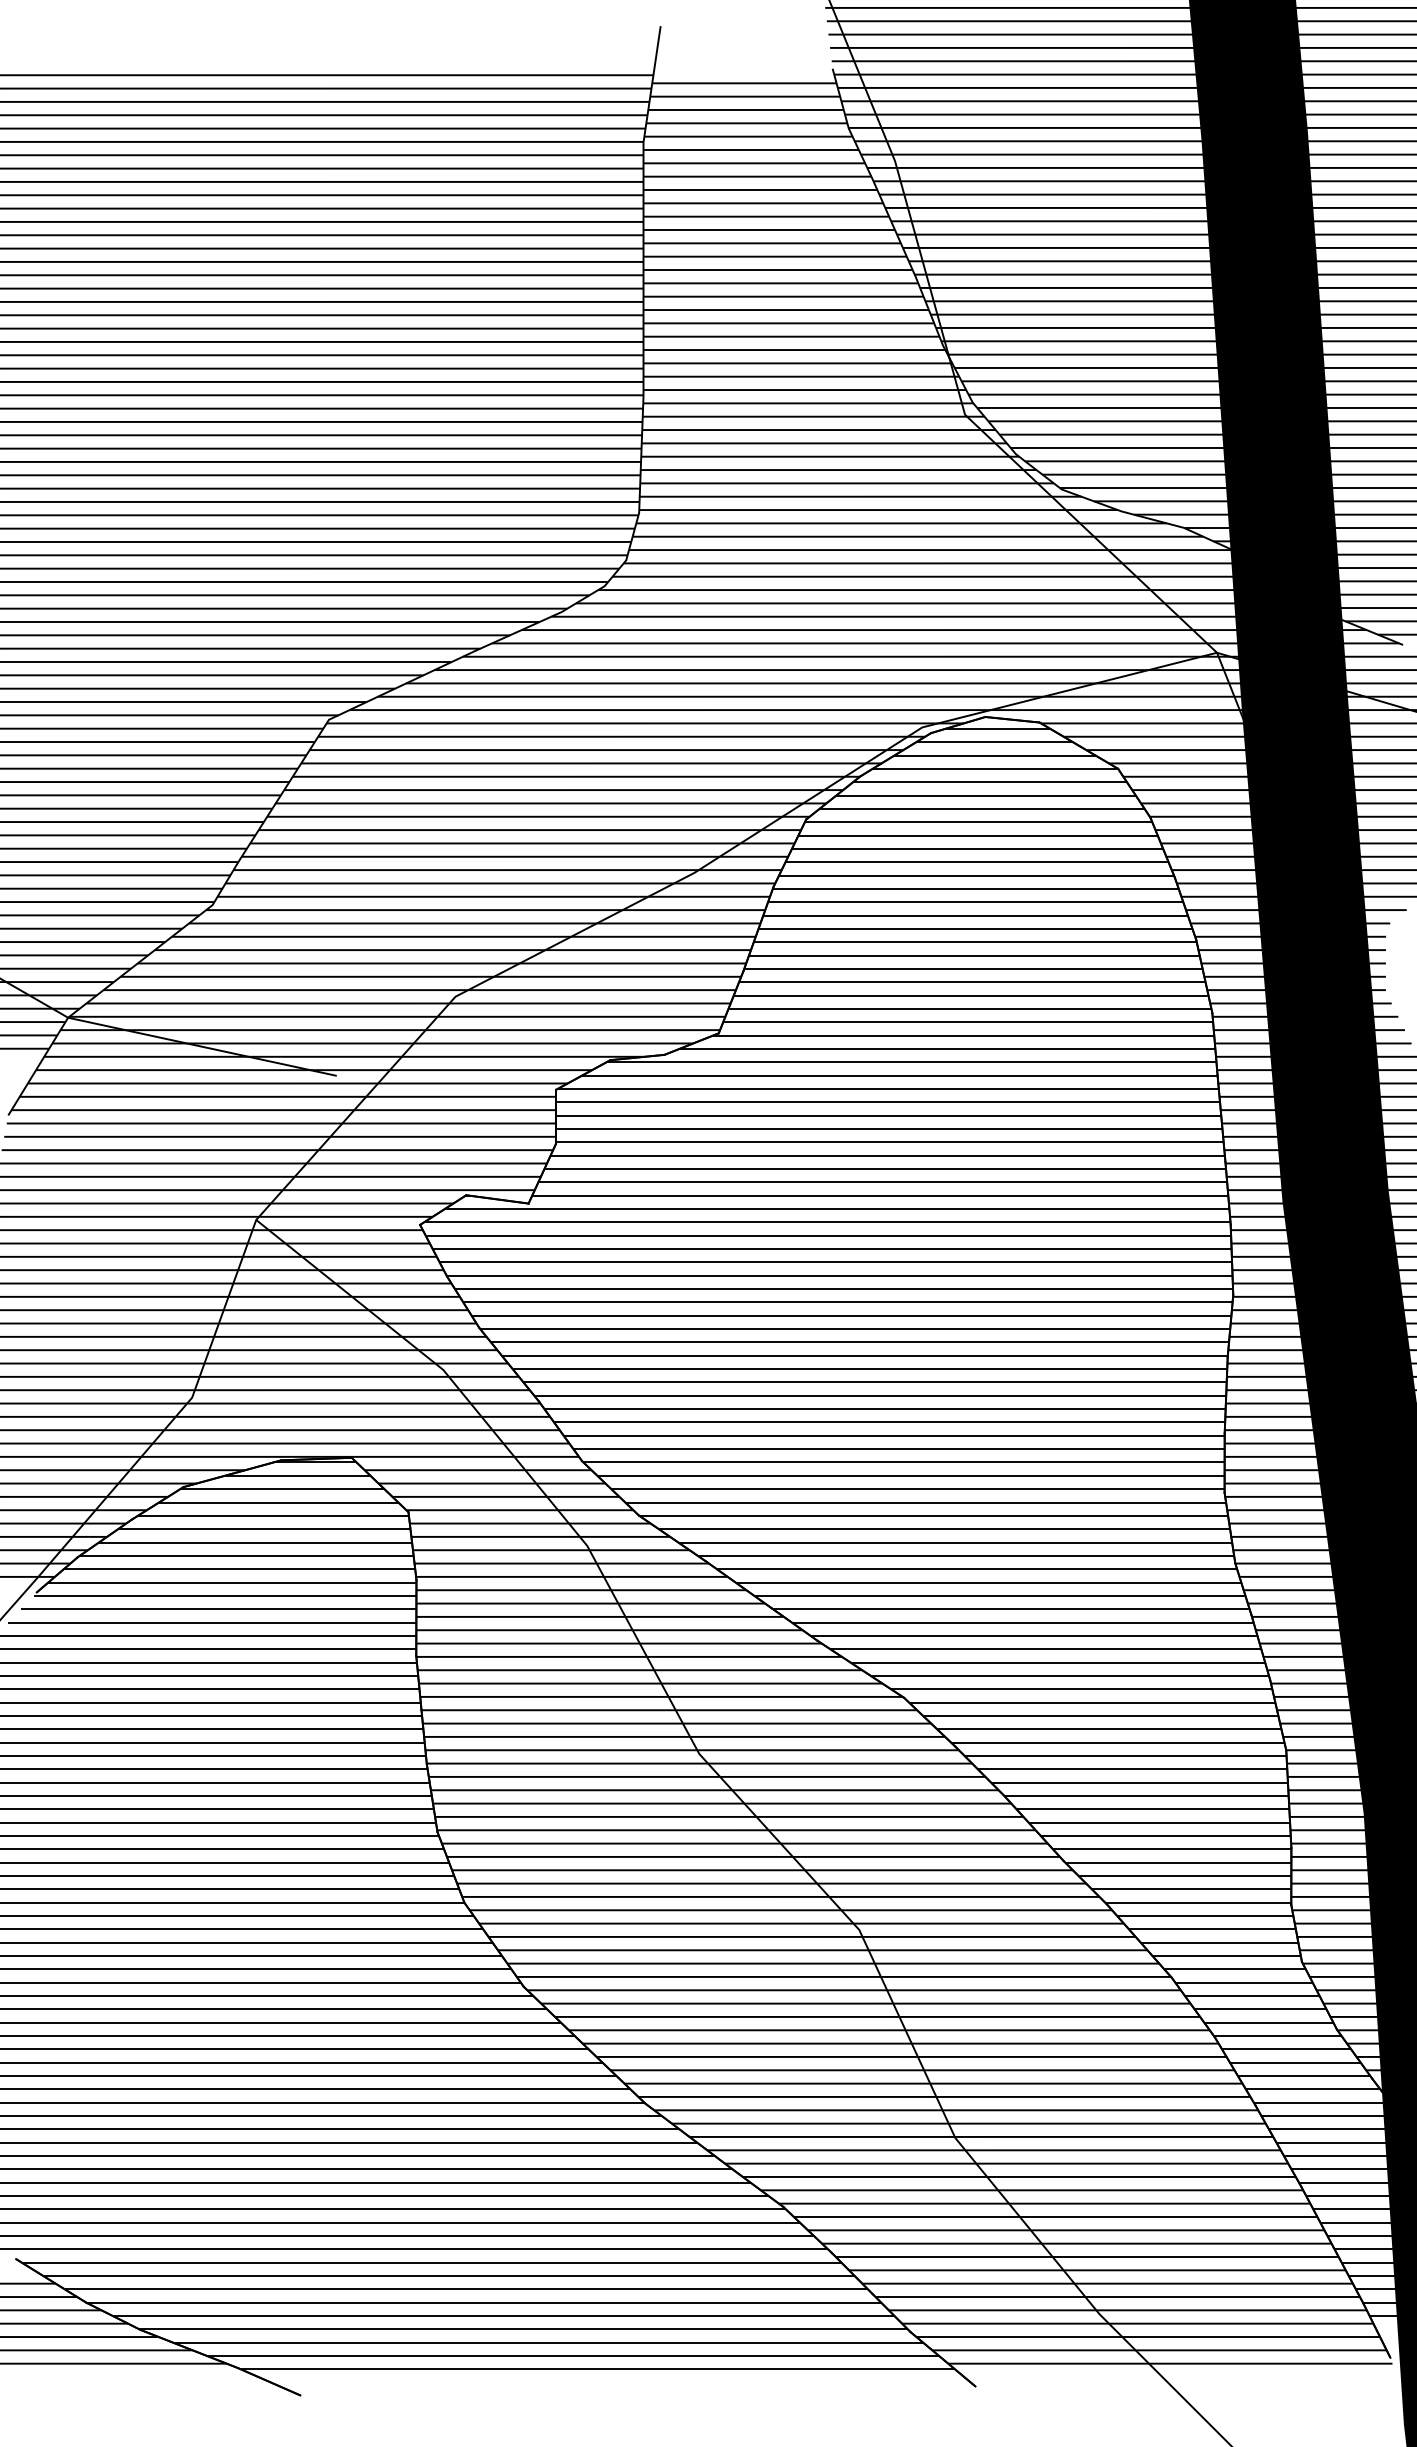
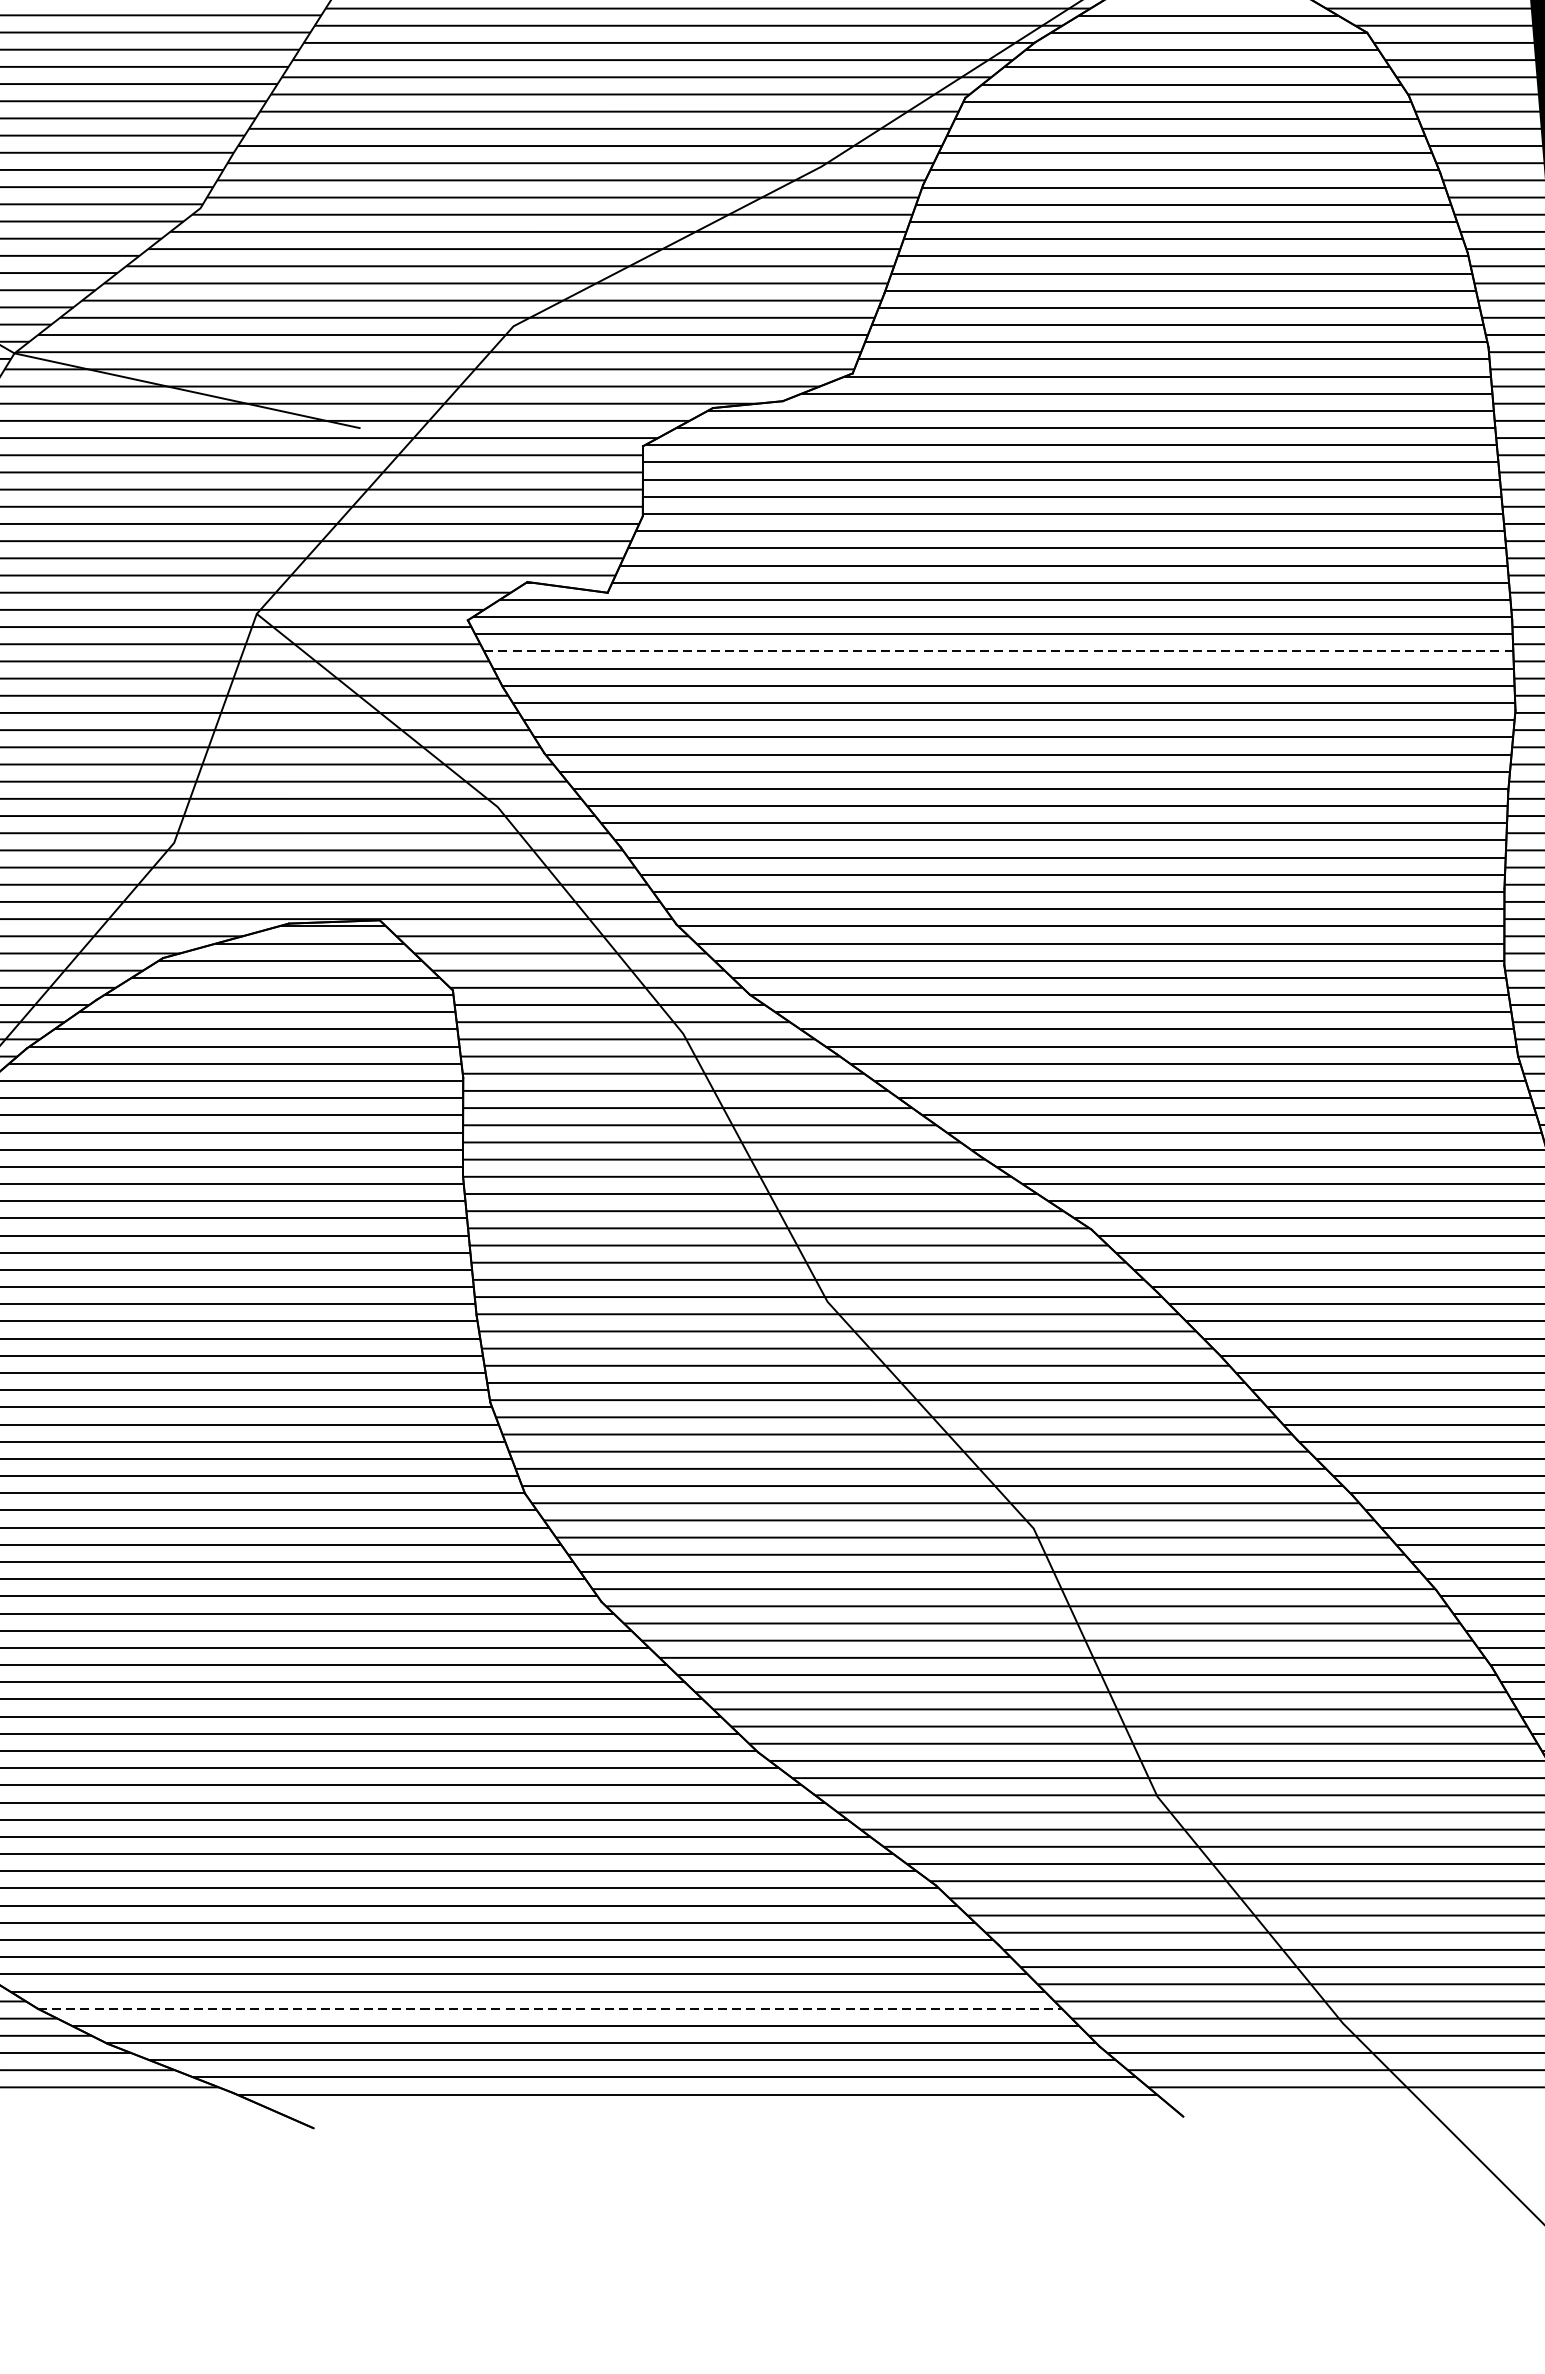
line: (832, 1249) -> (999, 651), solid -> dashed
line: (484, 2302) -> (550, 2008), solid -> dashed

